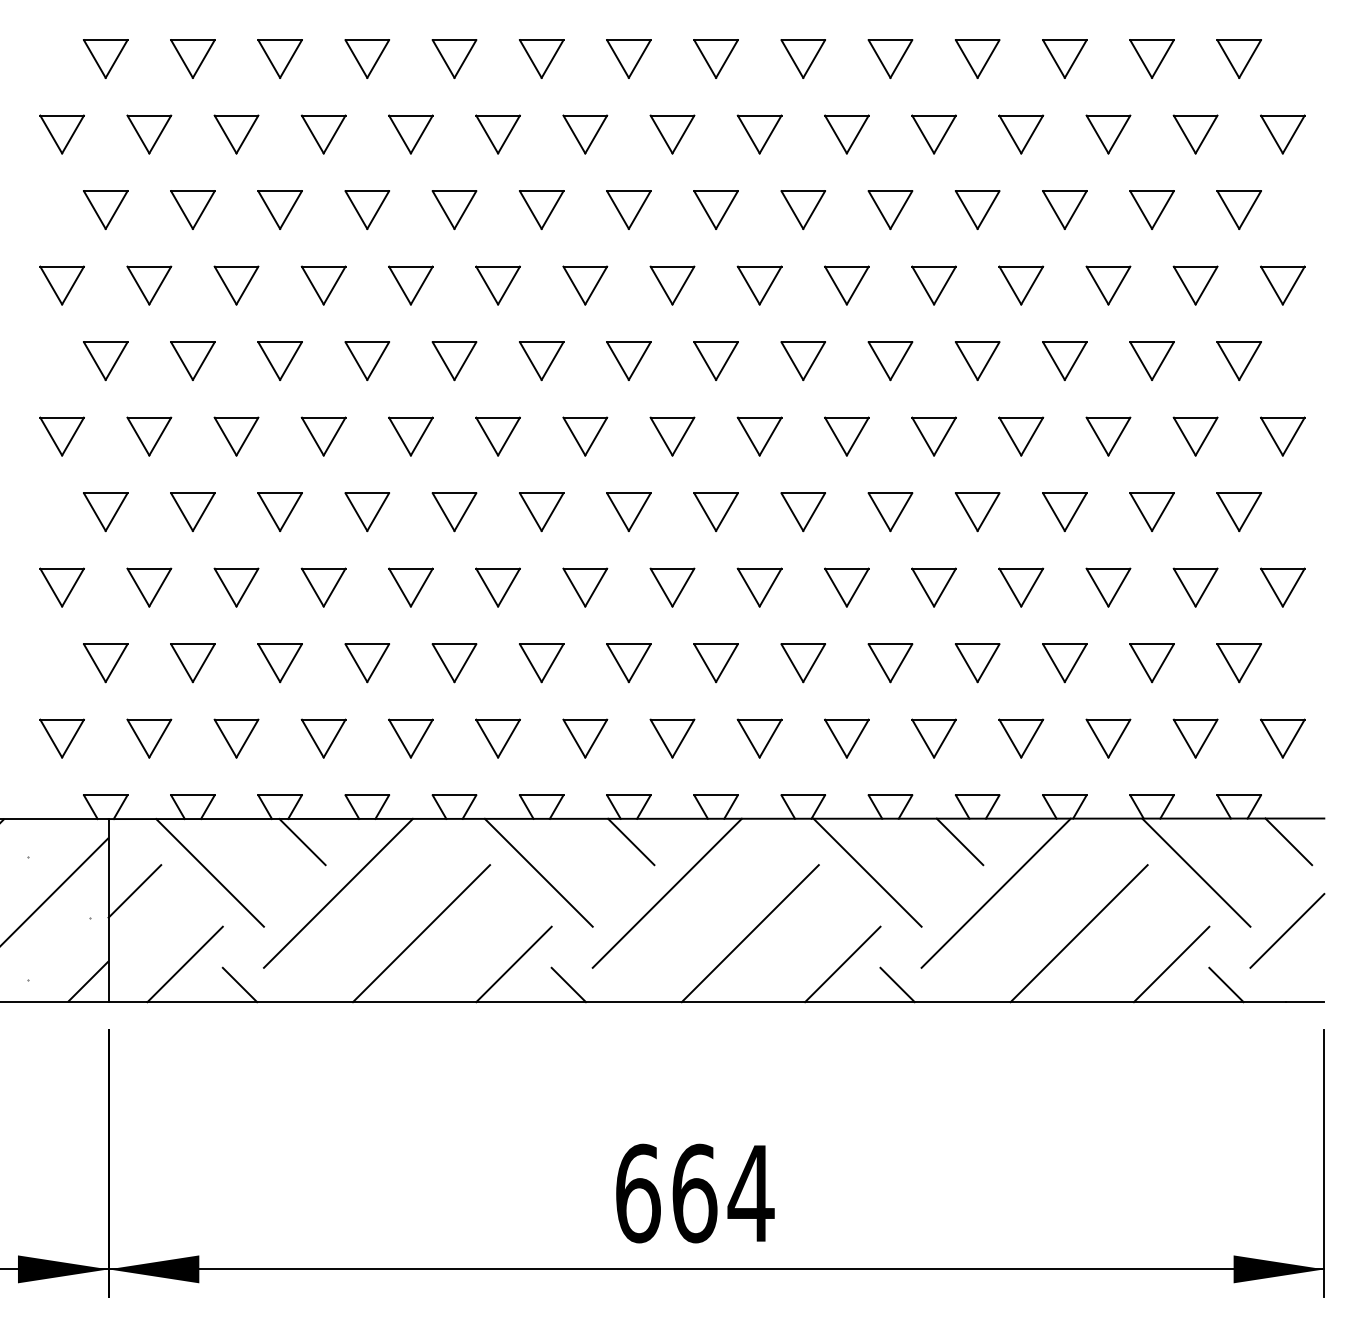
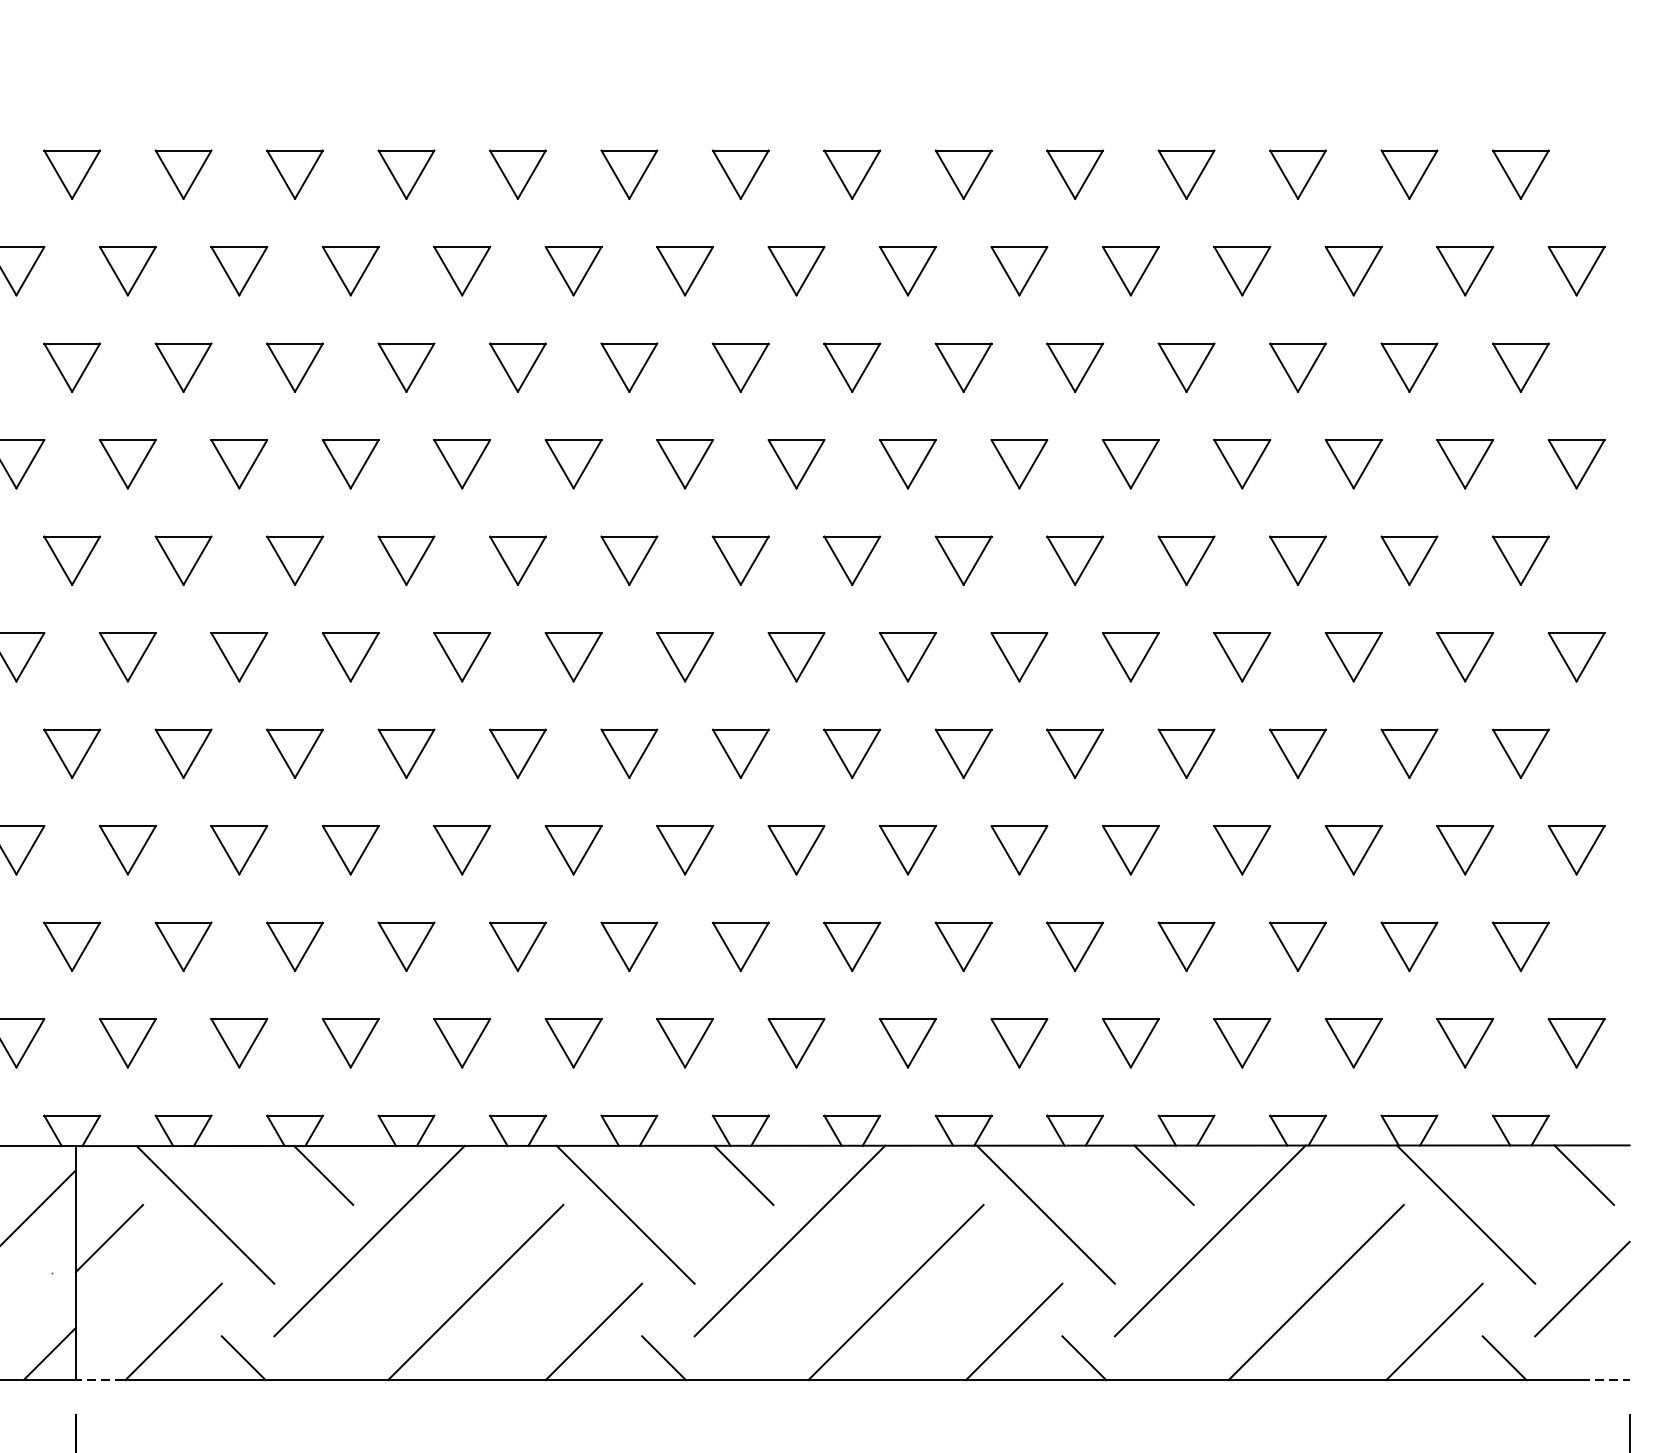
line: (127, 1002) -> (99, 1380), solid -> dashed
line: (1305, 1002) -> (1605, 1380), solid -> dashed

